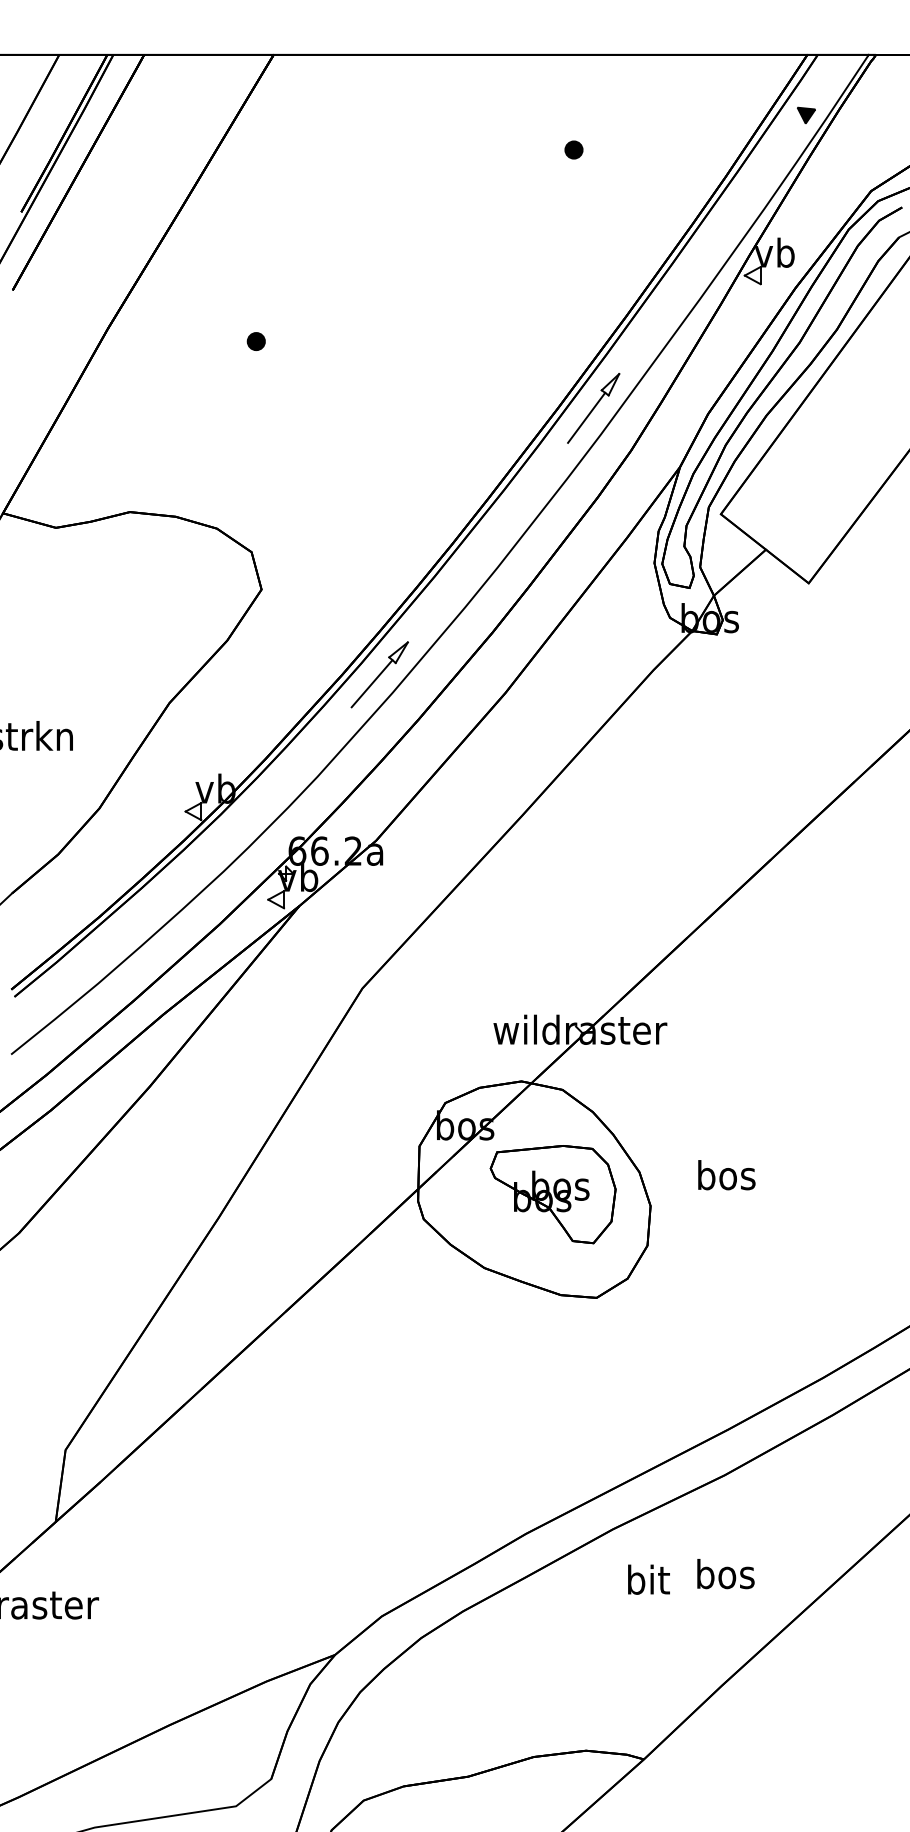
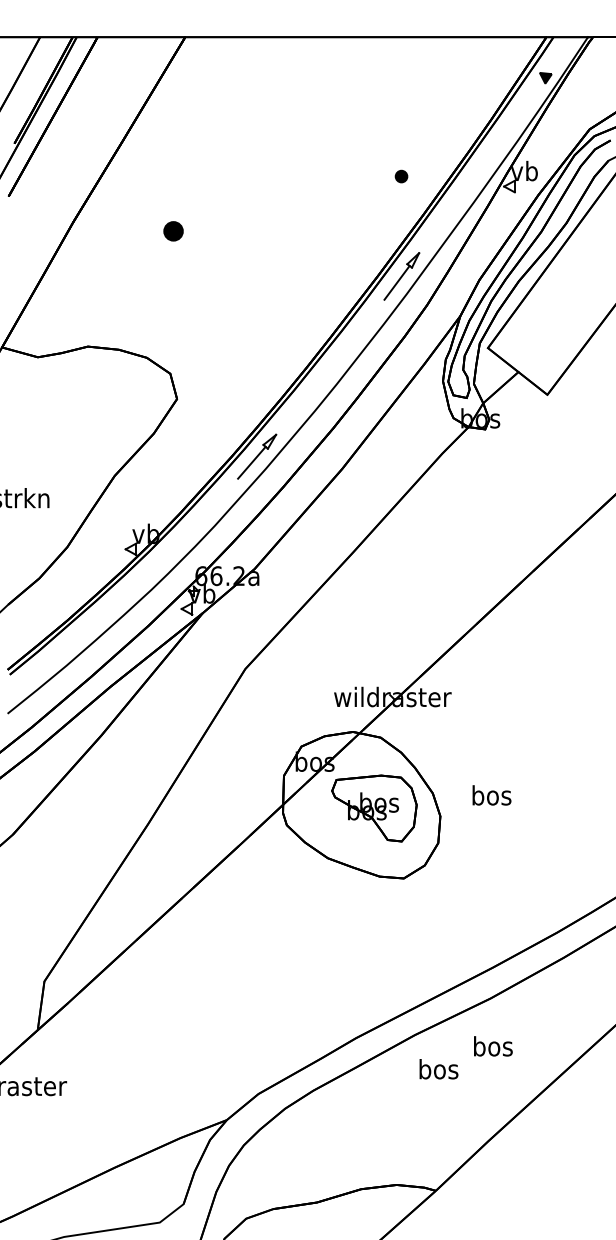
part: (573, 149) -> (401, 176), moved
part: (256, 340) -> (173, 230), size x1.6
text: (726, 1574) -> (493, 1046), moved
text: (647, 1580) -> (438, 1069), bit -> bos

